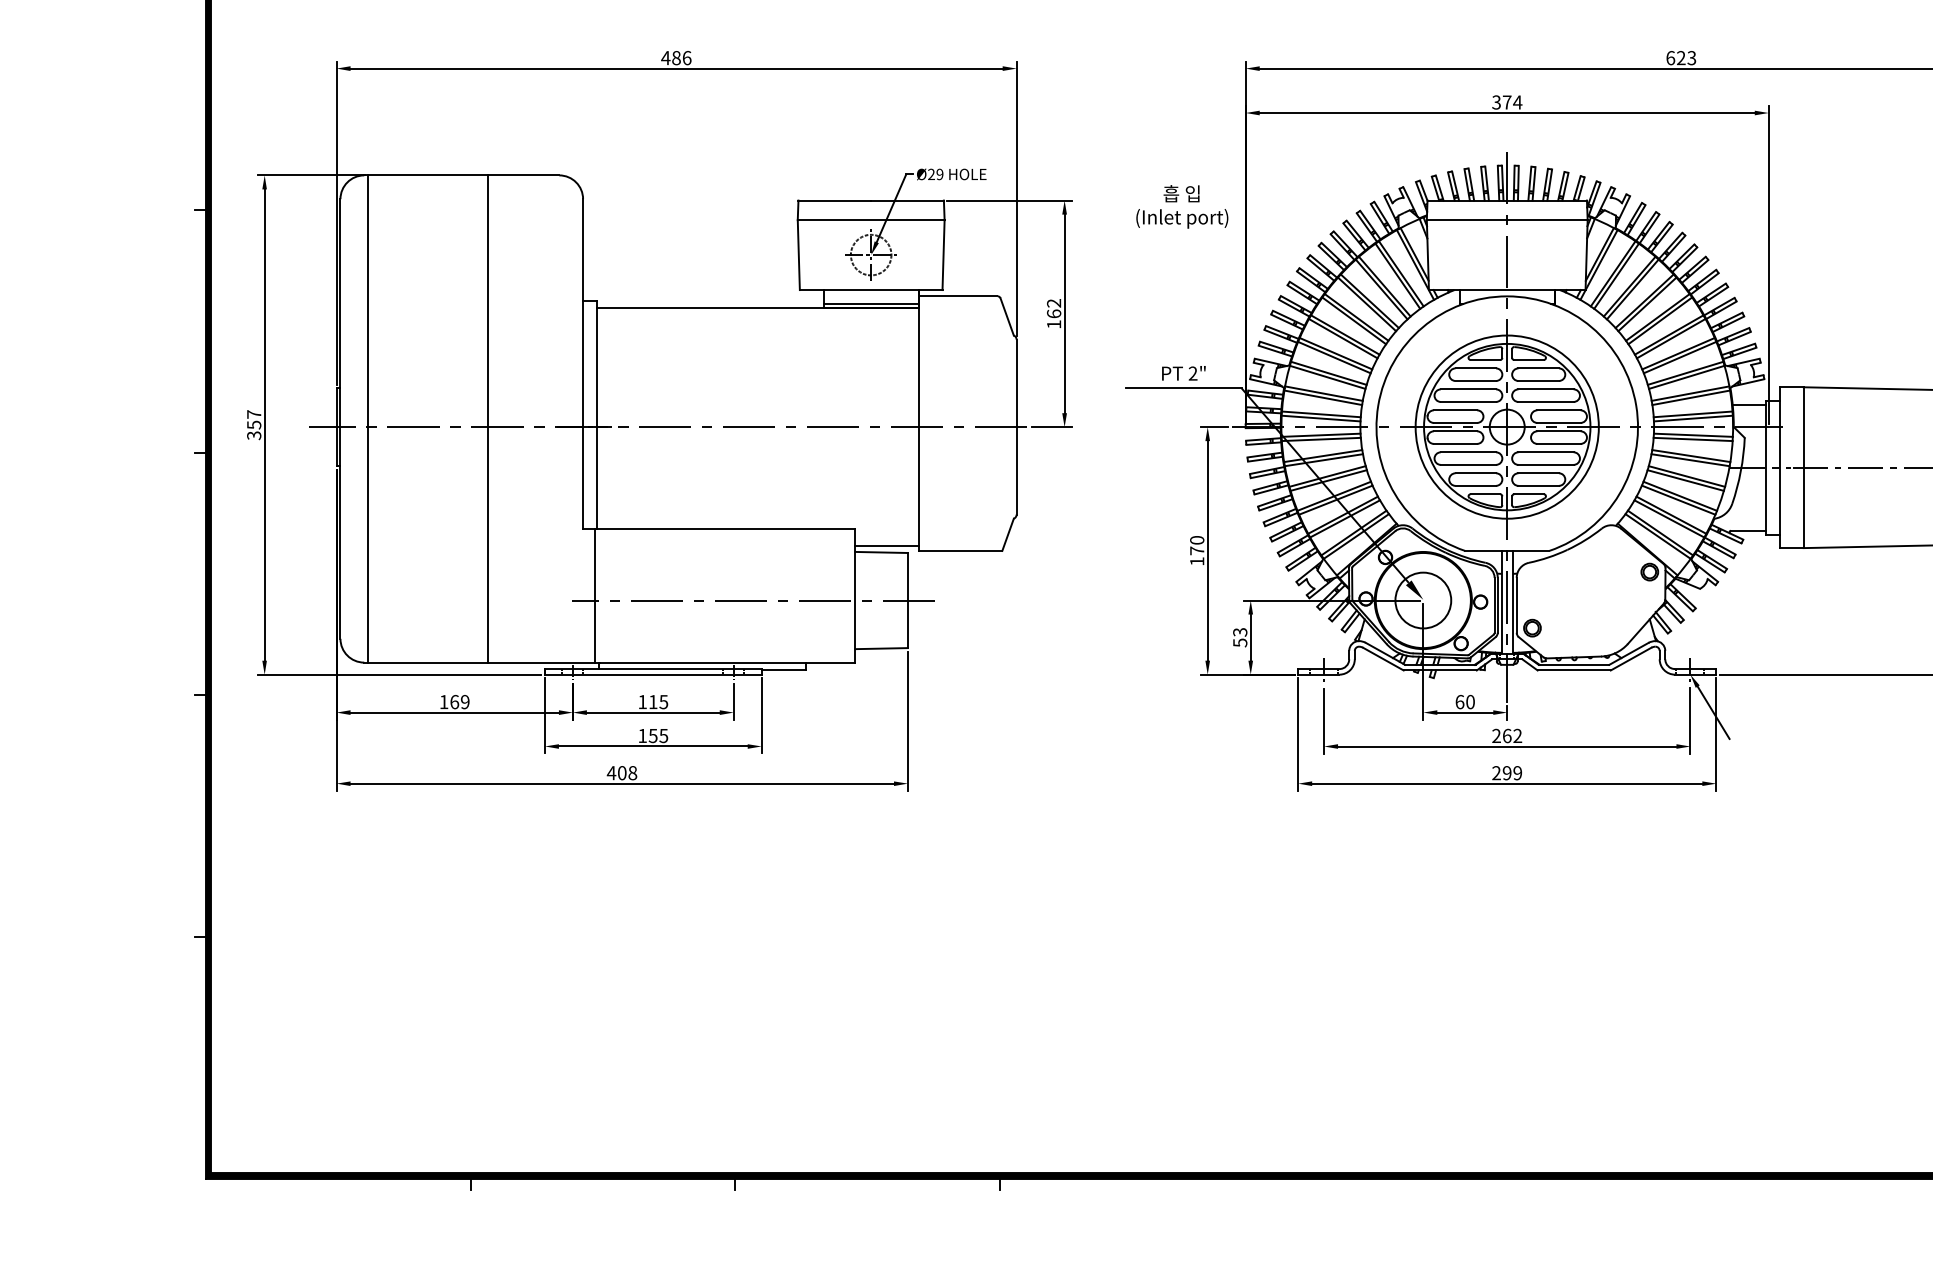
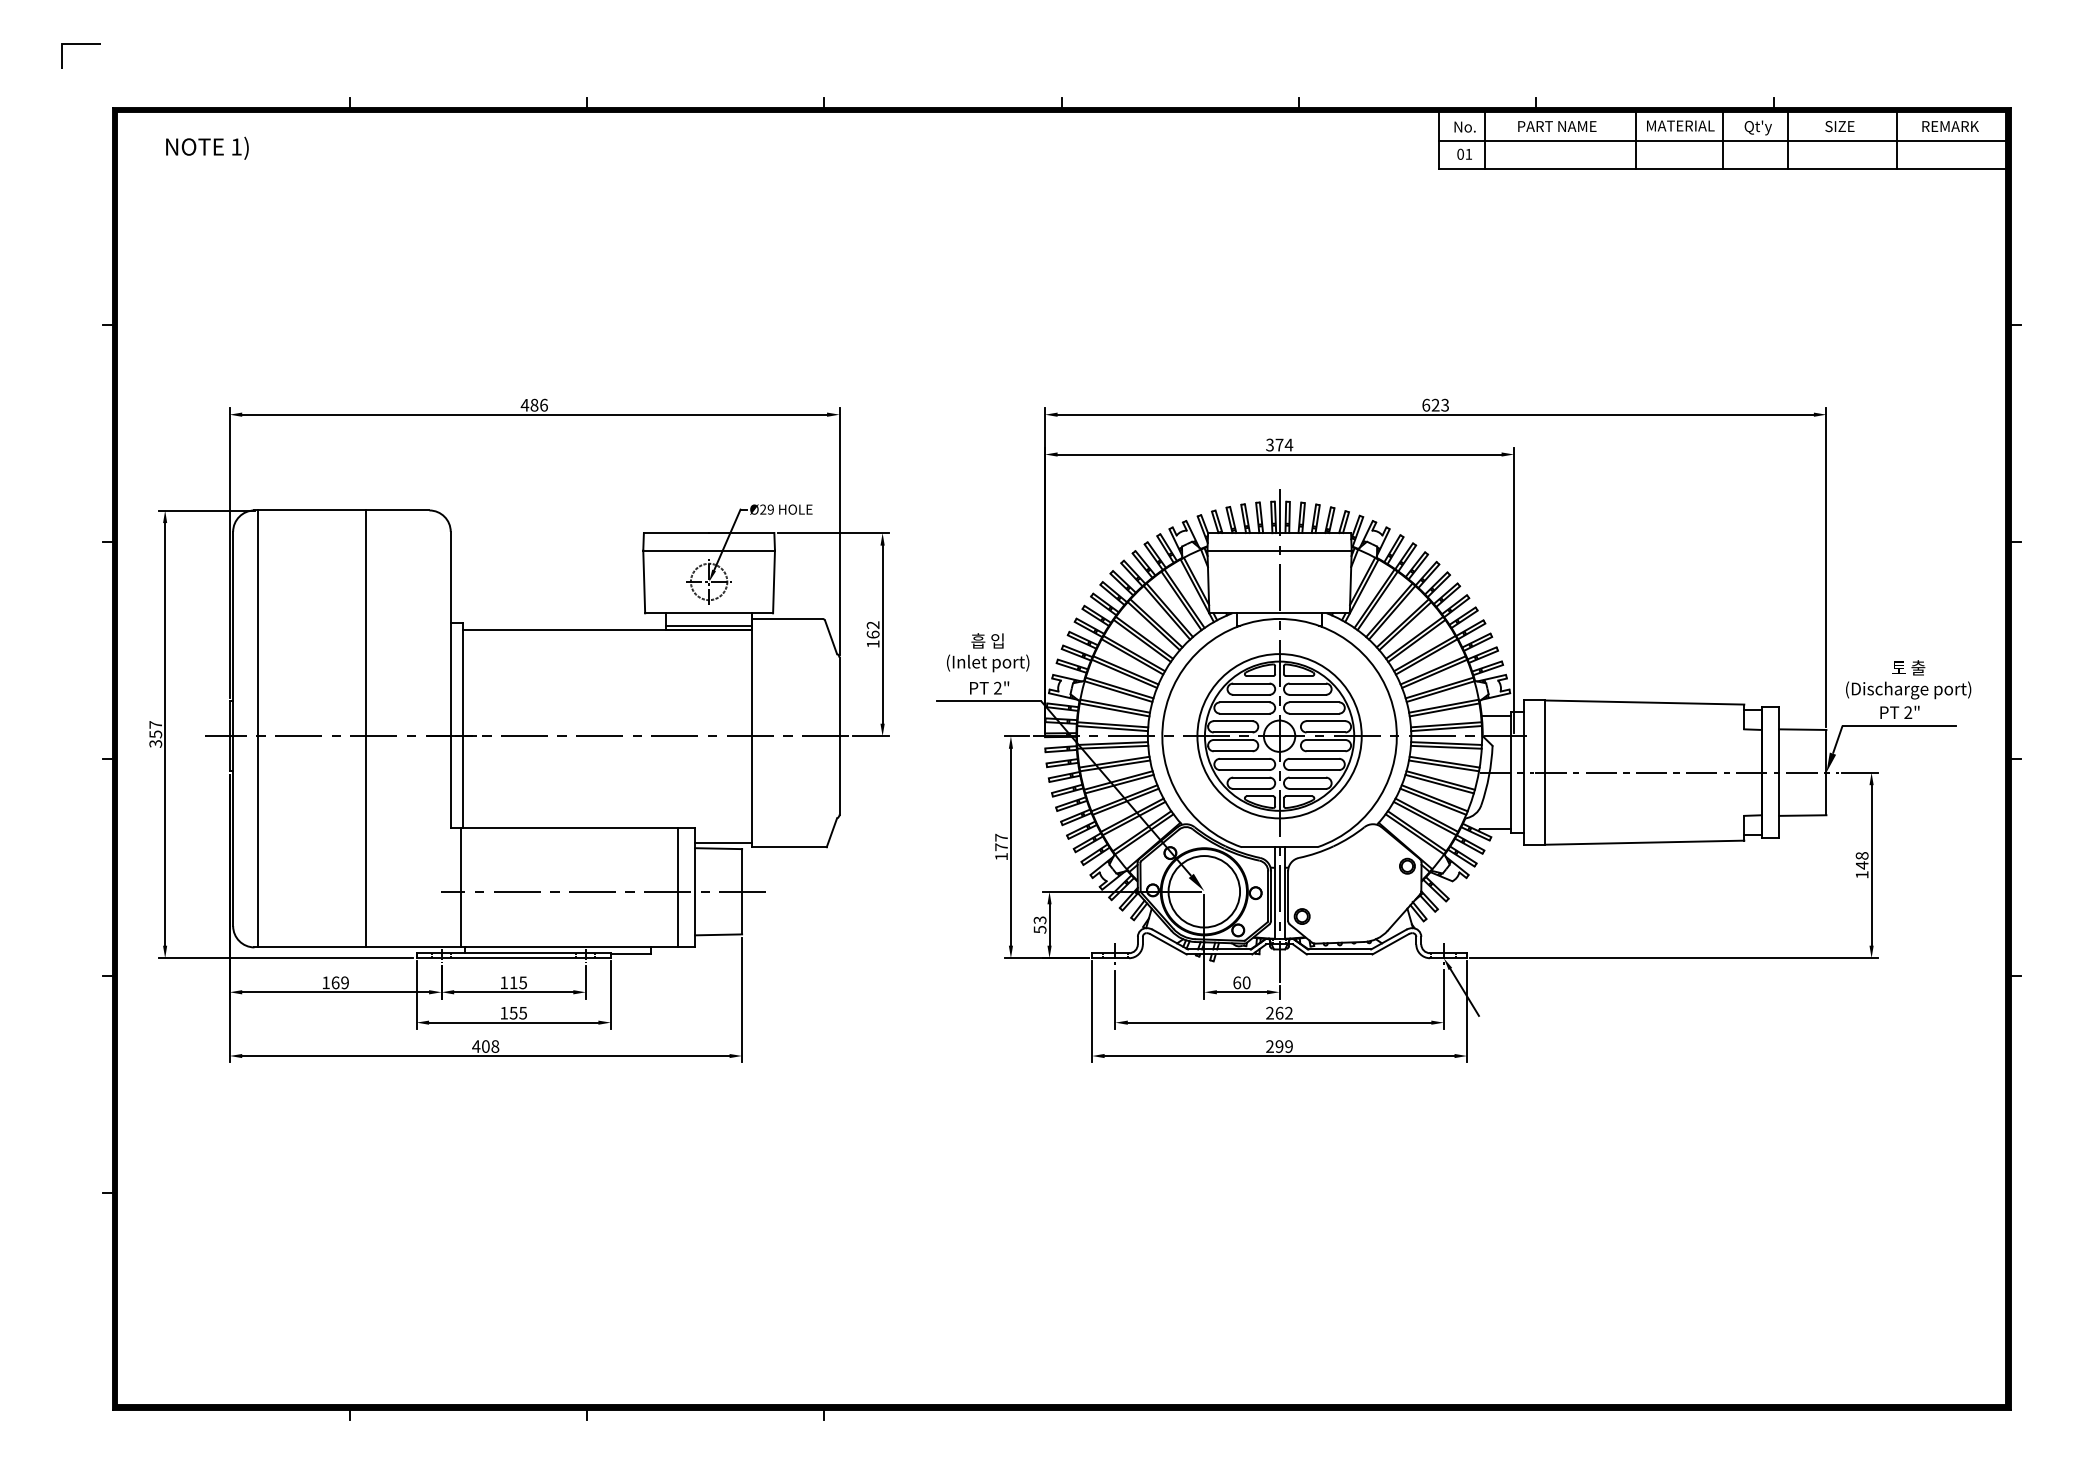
text: (1182, 206) -> (988, 652), moved
text: (1197, 540) -> (1001, 837), 170 -> 177
line: (835, 595) -> (677, 887), added
circle: (1423, 600) -> (1204, 891), size x1.43

